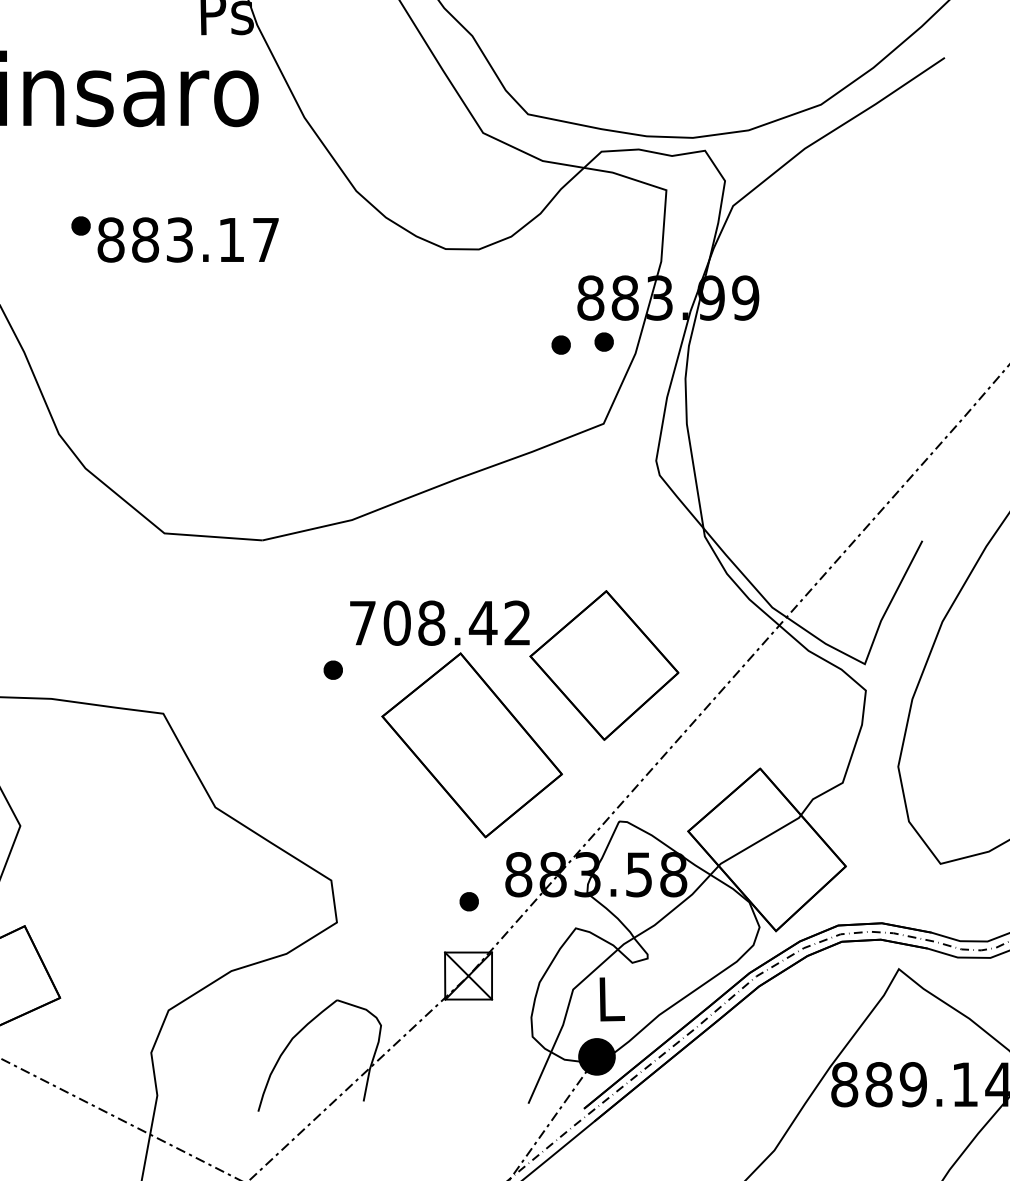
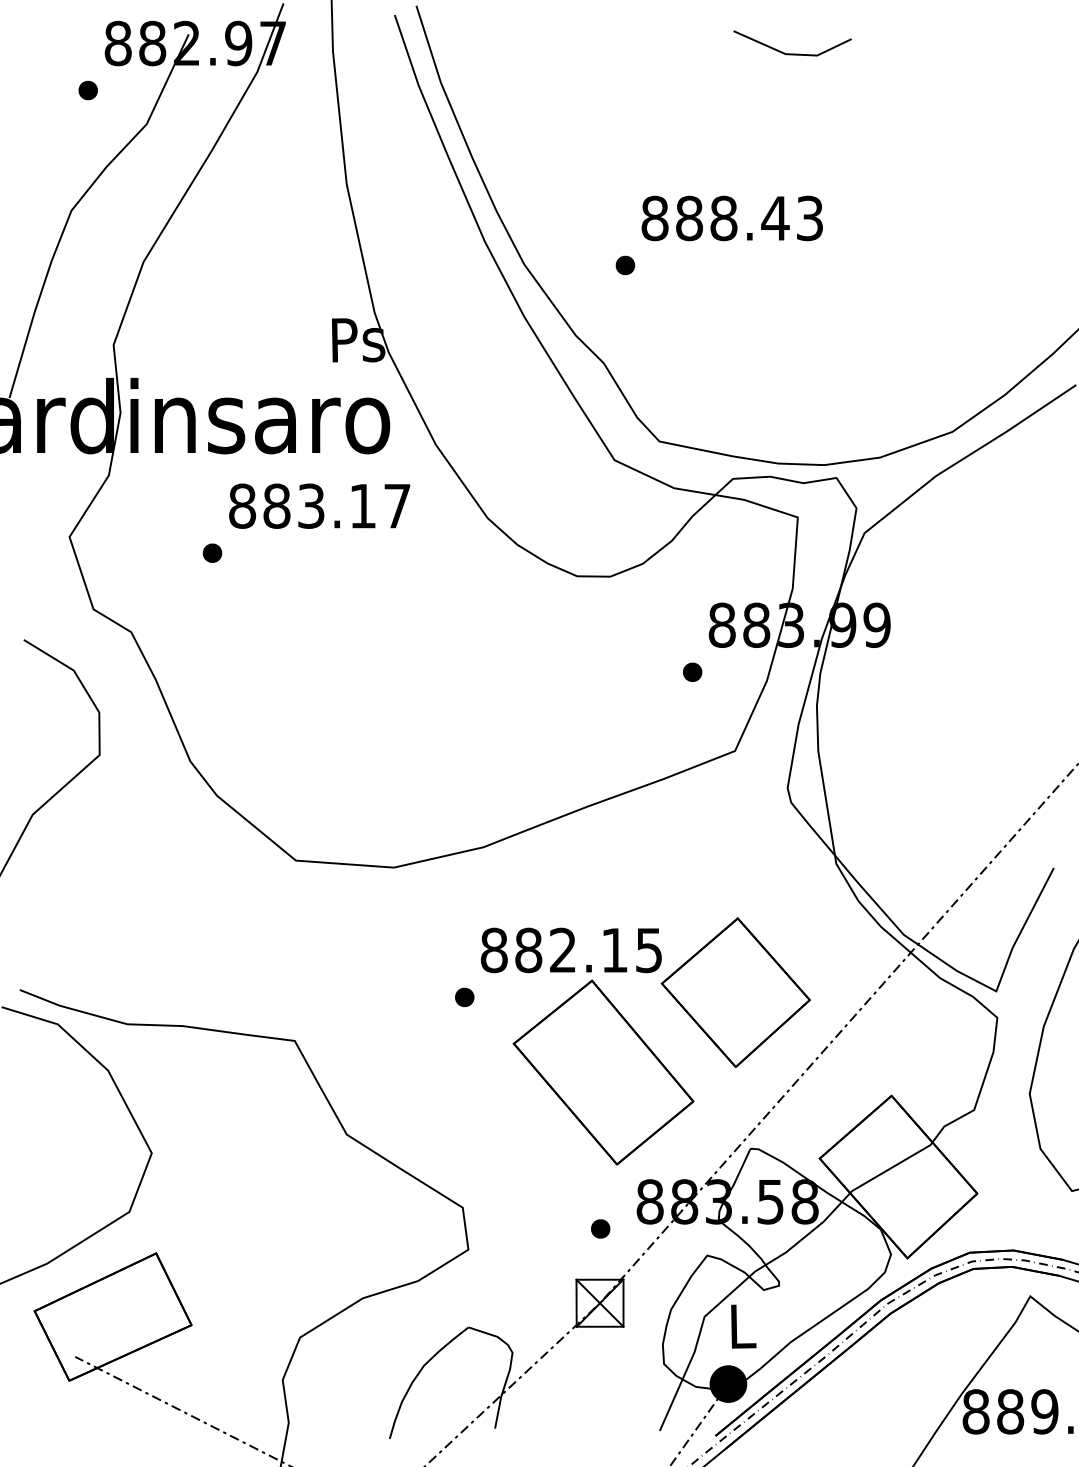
text: (188, 239) -> (319, 505), moved
part: (604, 341) -> (735, 668), removed
text: (439, 623) -> (570, 950), 708.42 -> 882.15

